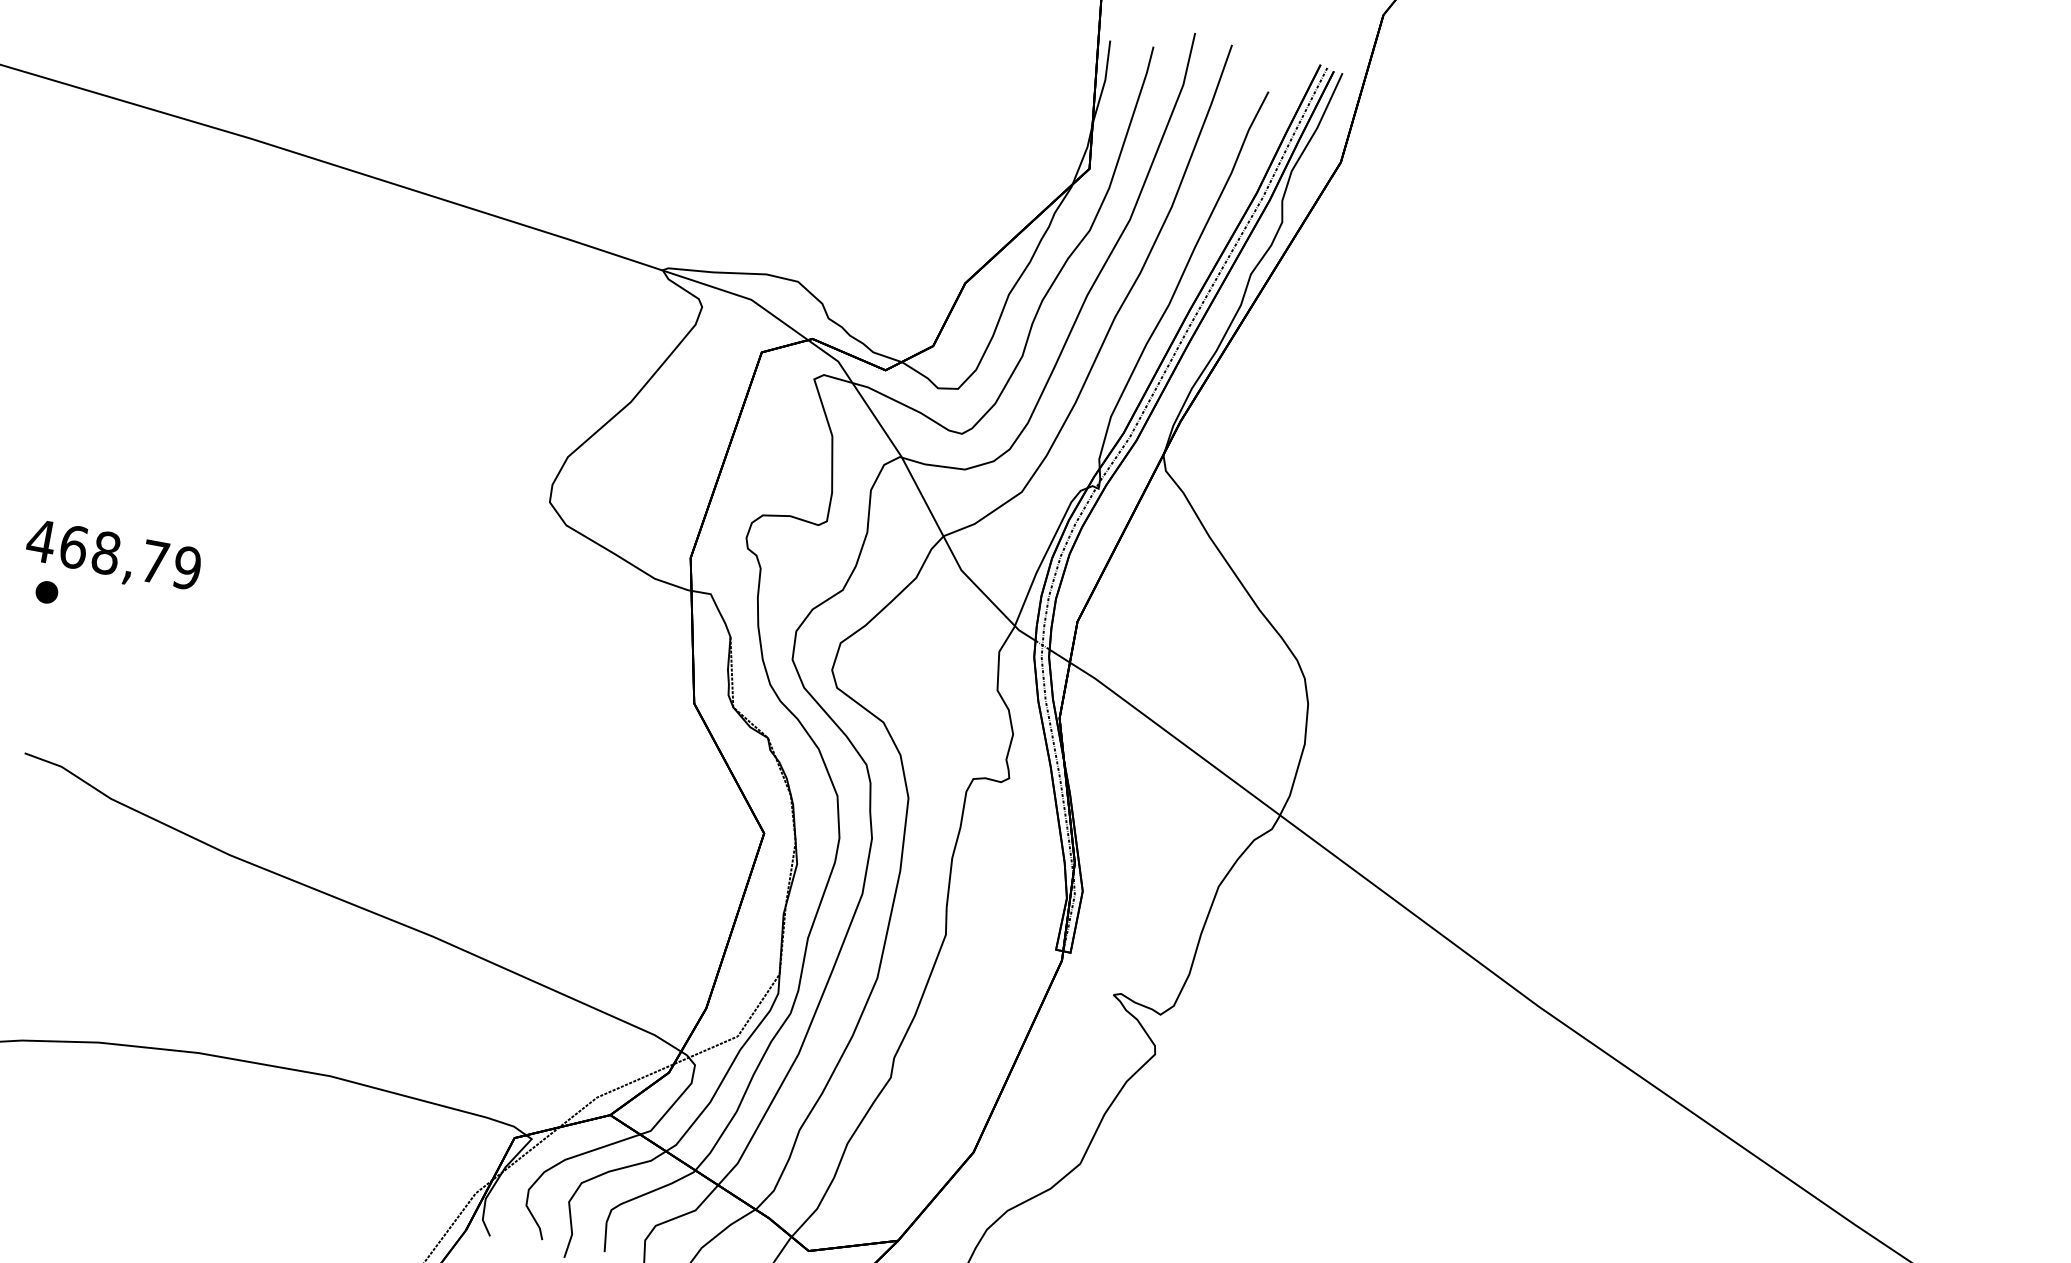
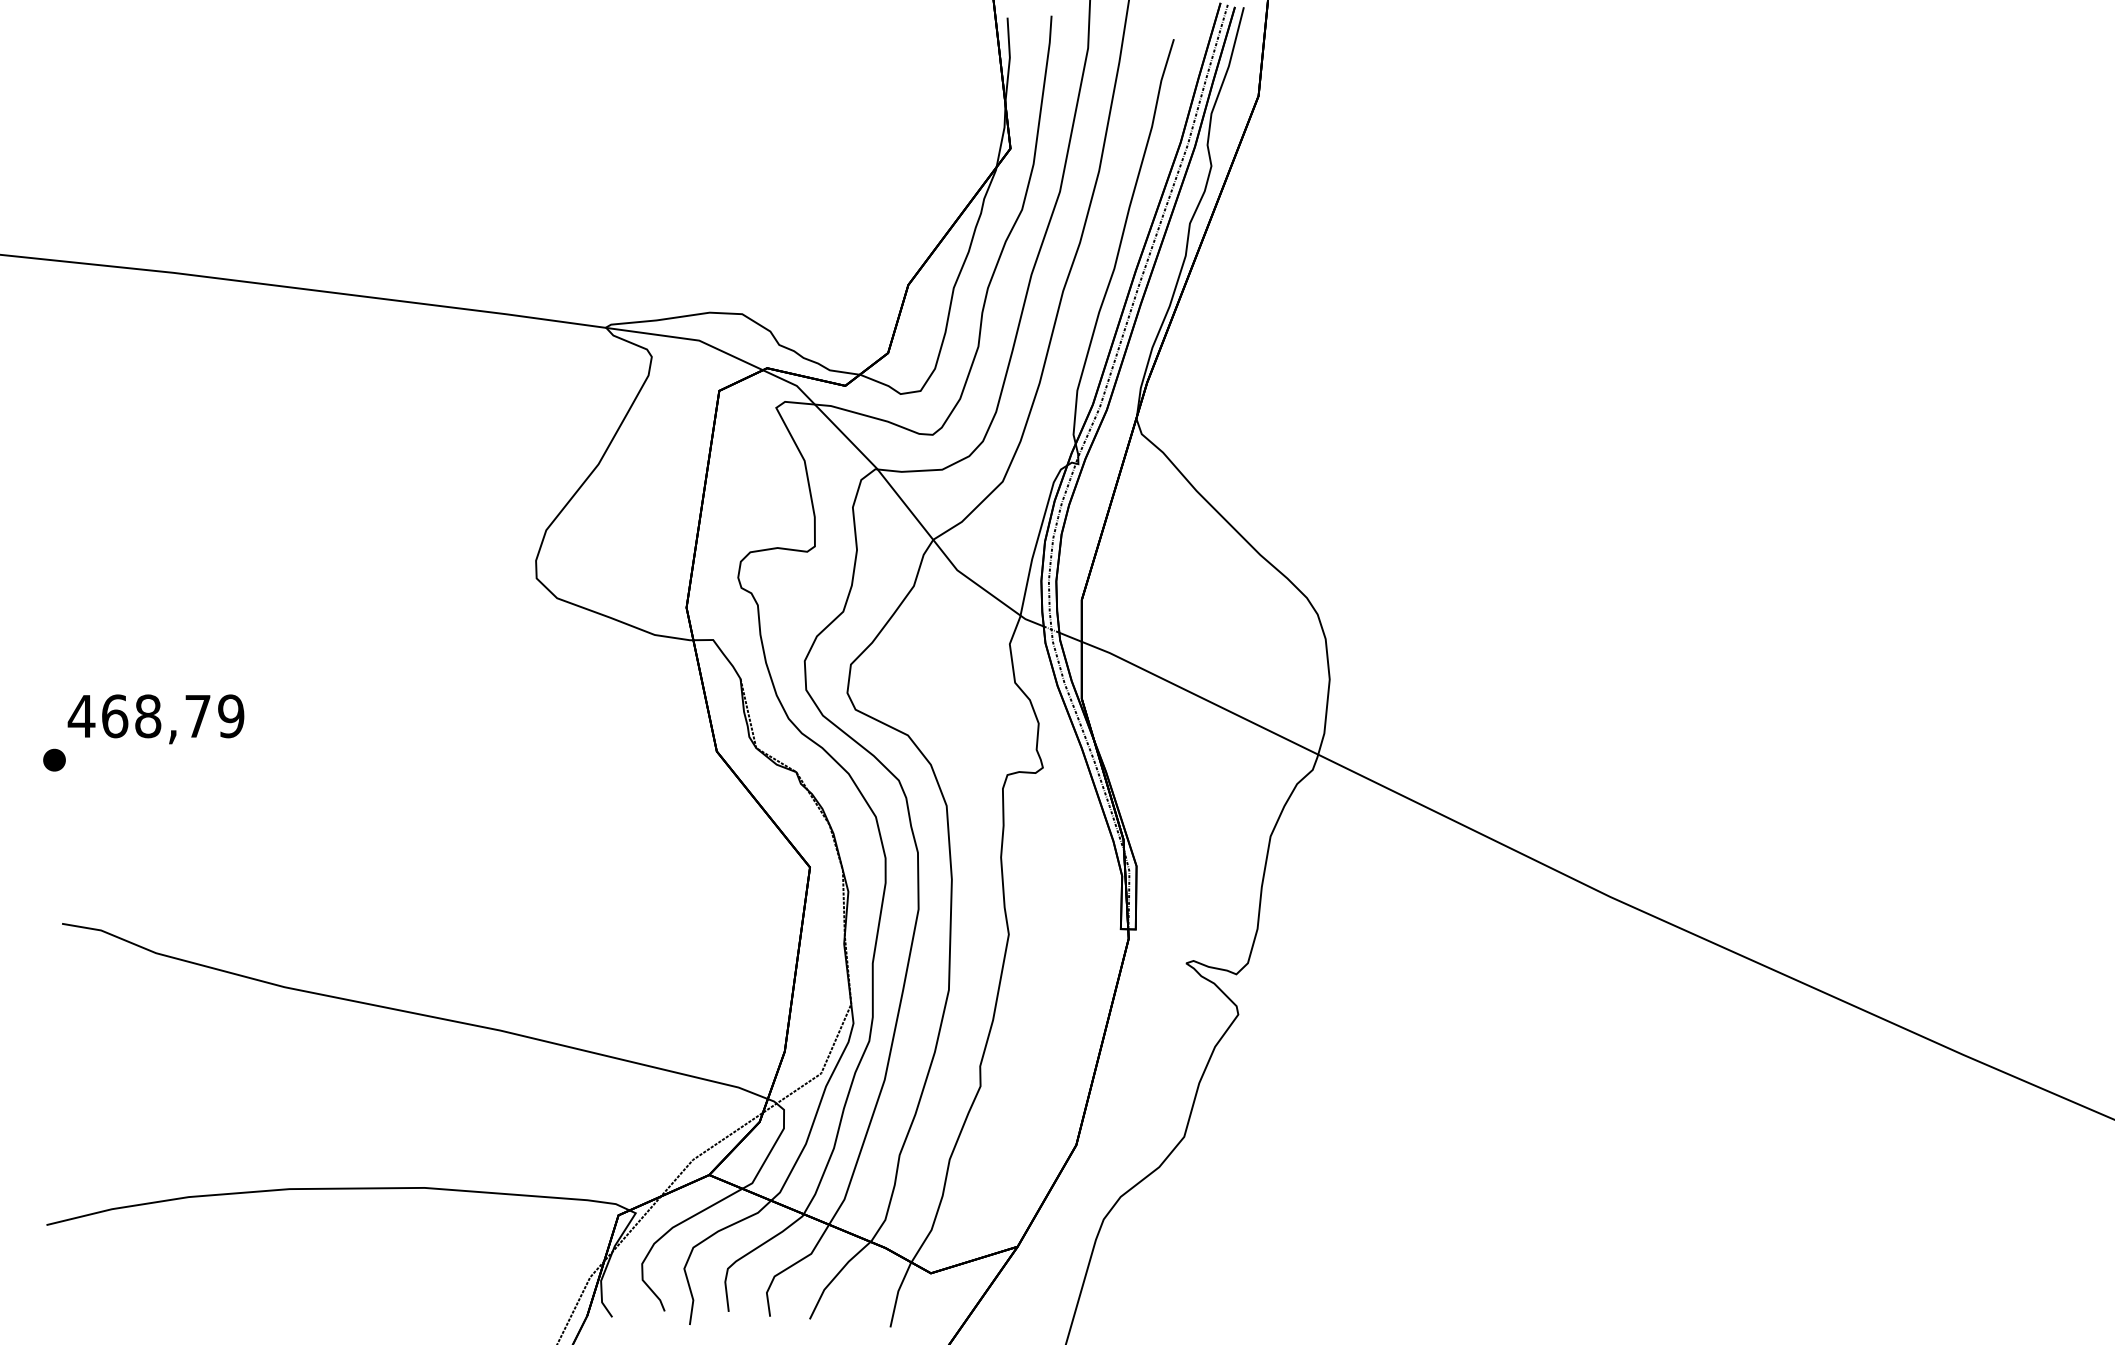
text: (112, 557) -> (155, 719), moved

